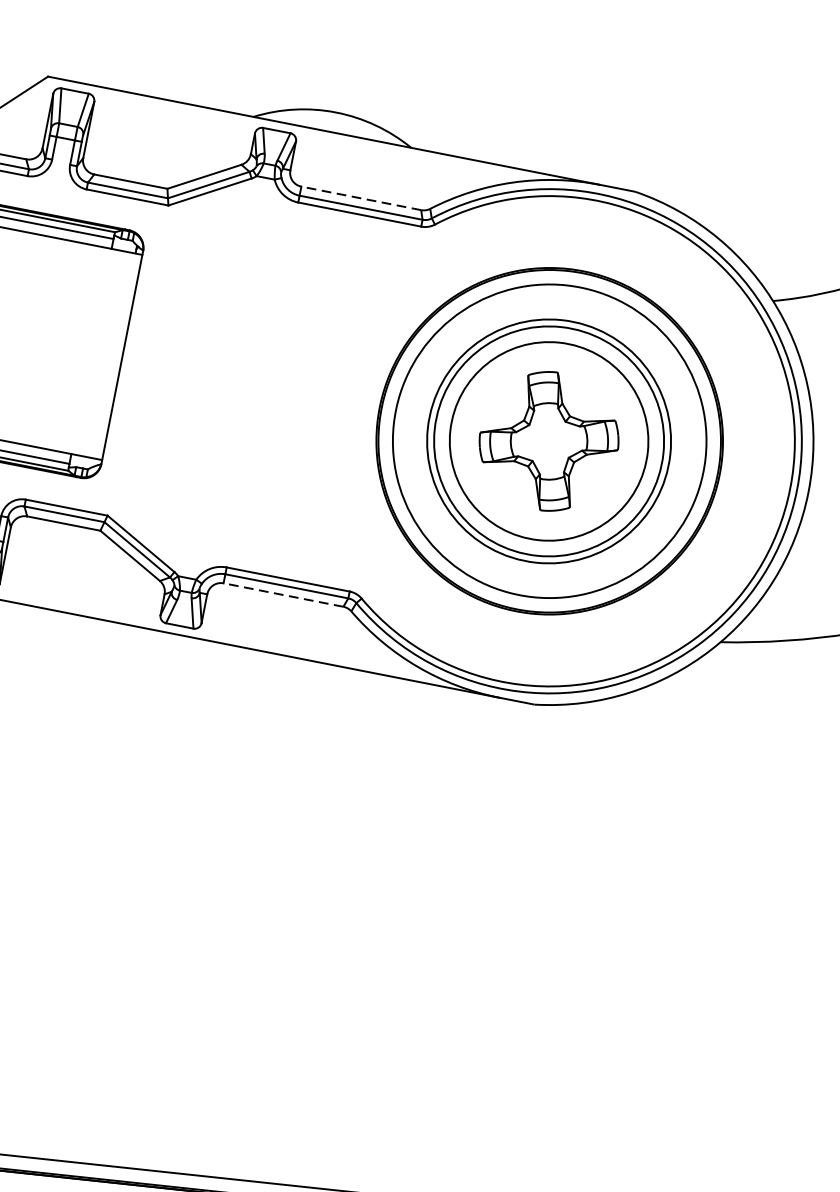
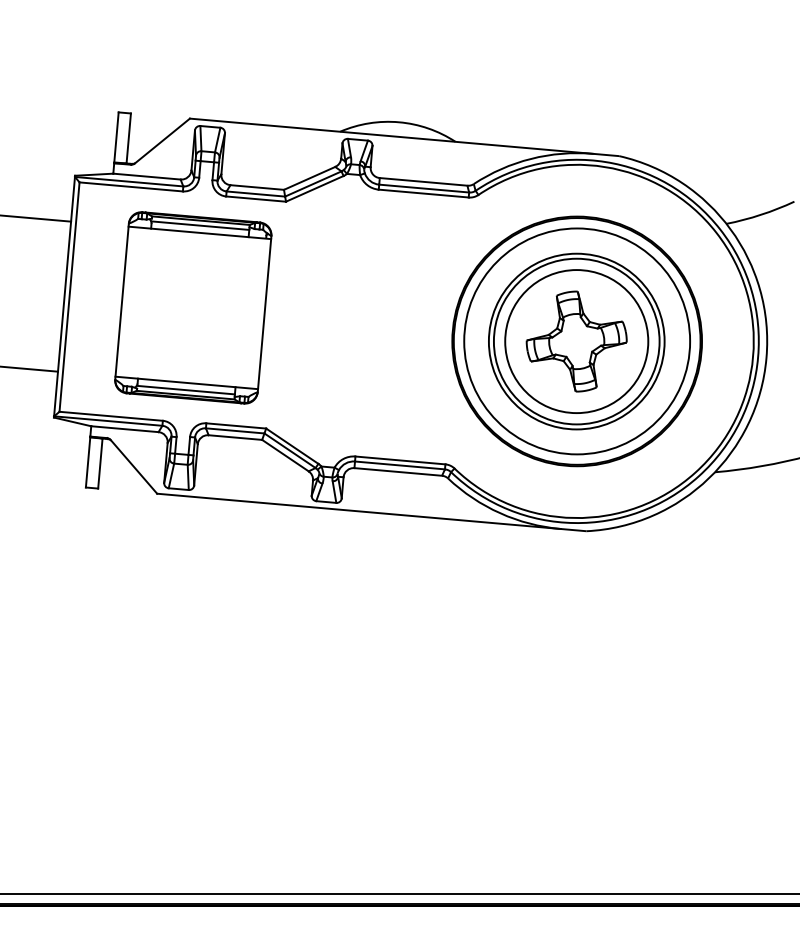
line: (361, 197) -> (423, 181), dashed -> solid
line: (283, 594) -> (398, 471), dashed -> solid

